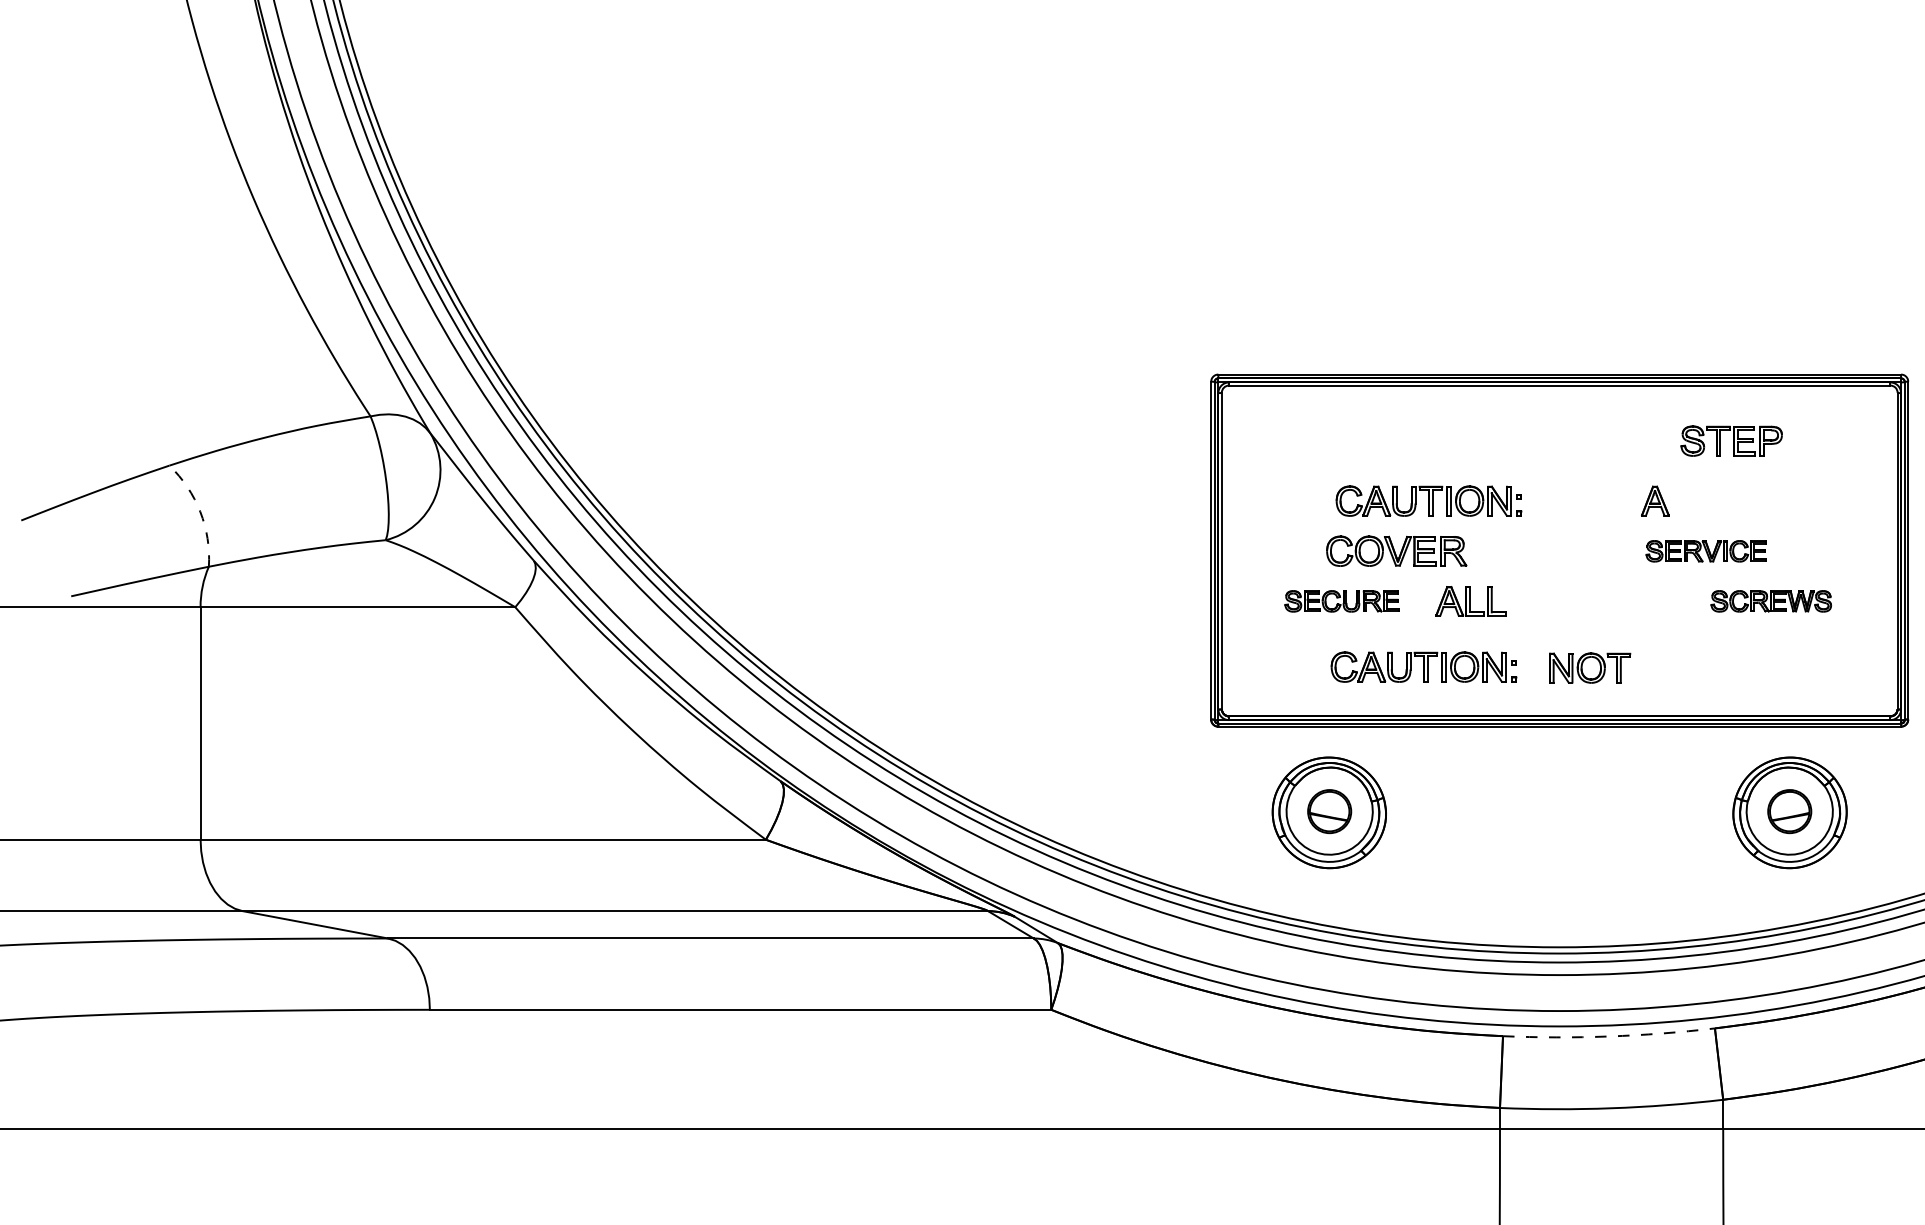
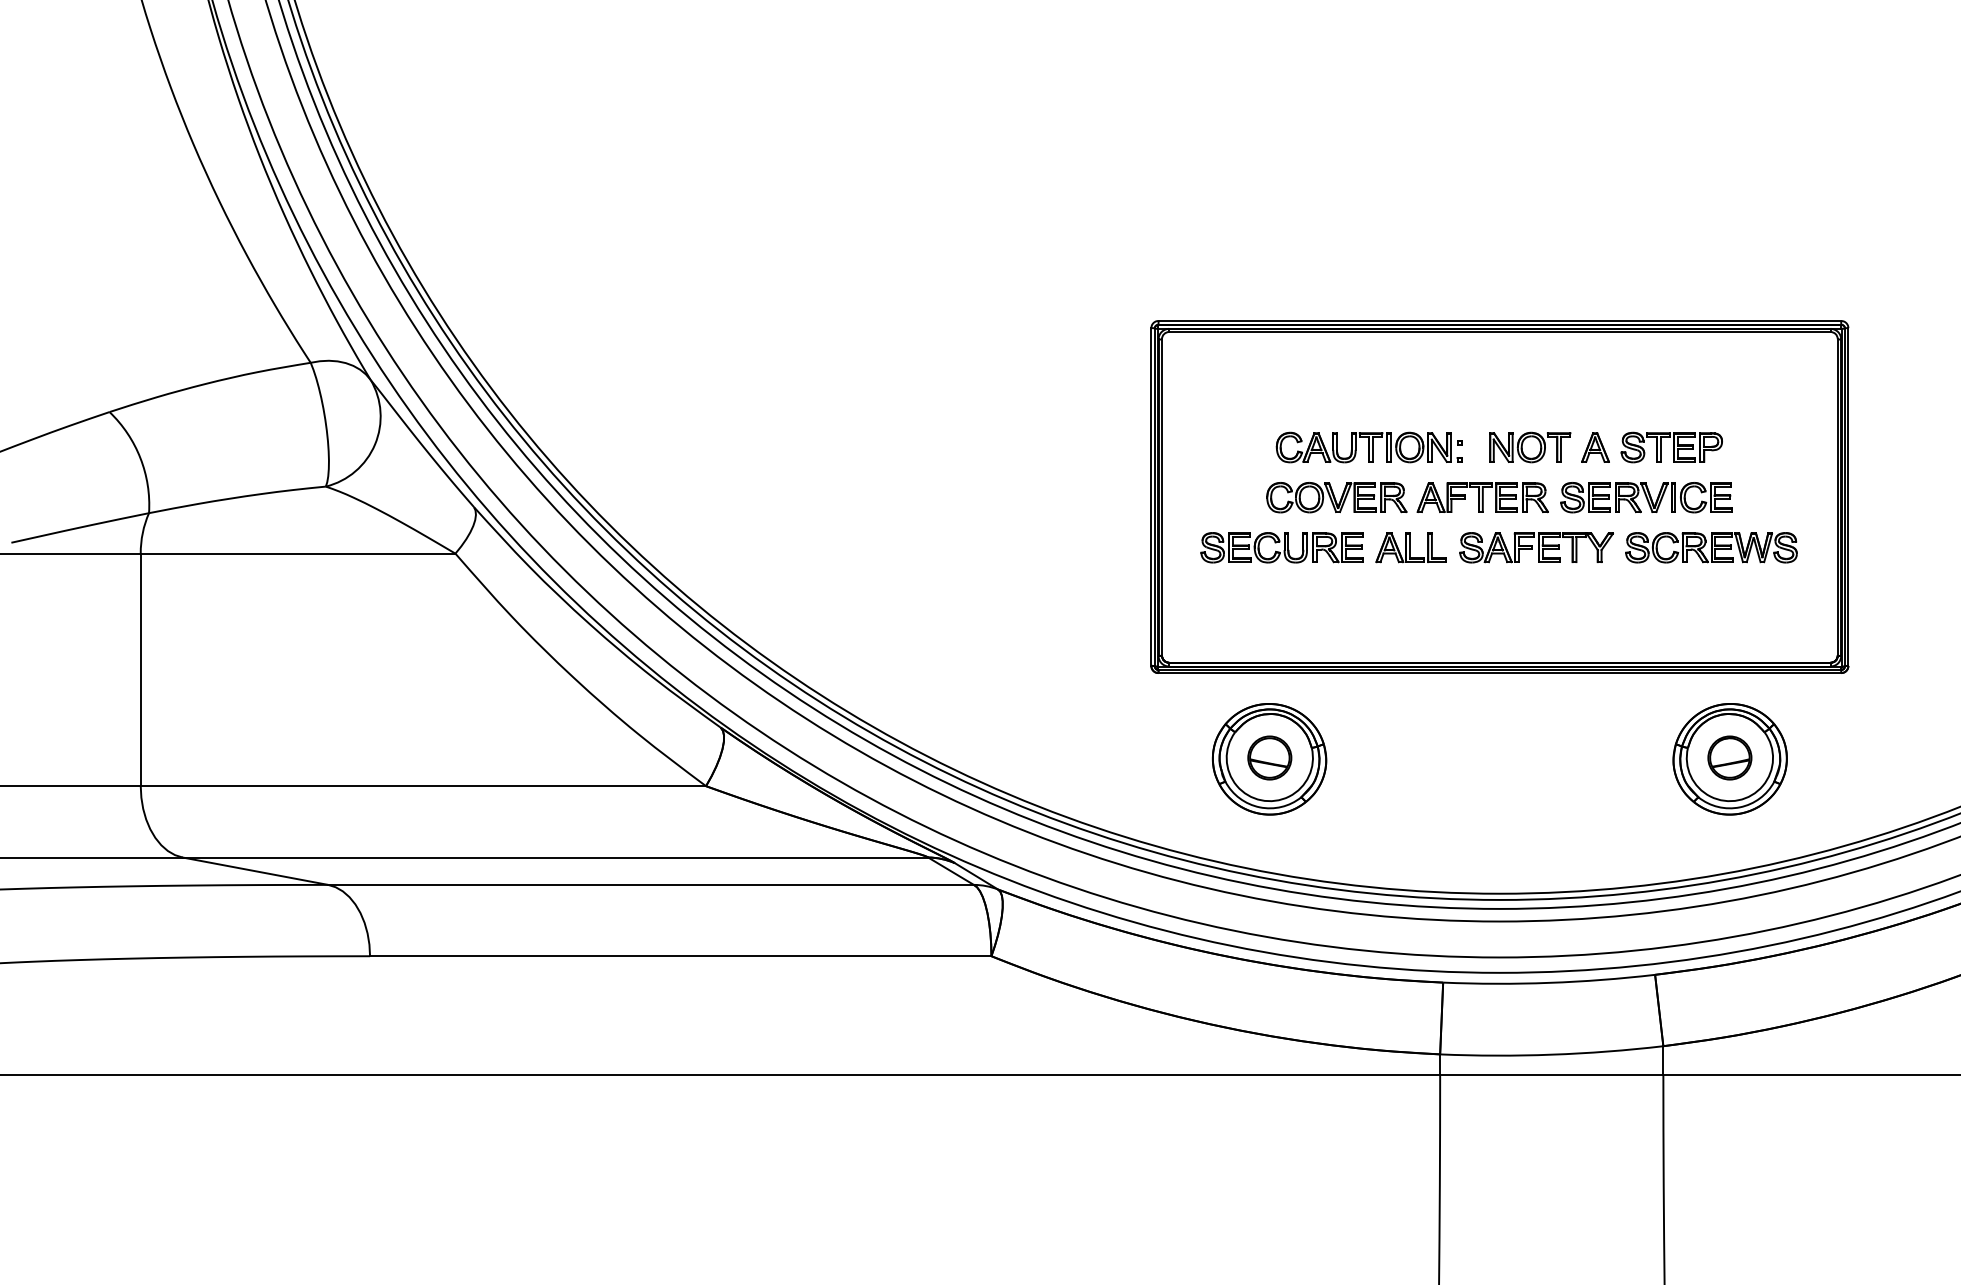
part: (1731, 441) -> (1671, 447), moved
arc: (200, 512) -> (140, 458), dashed -> solid
part: (1542, 551) -> (1482, 497), added
part: (1706, 551) -> (1646, 497), size x1.43
part: (1341, 601) -> (1281, 547), size x1.43
part: (1596, 601) -> (1536, 547), added
part: (1771, 601) -> (1711, 547), size x1.43
part: (1423, 667) -> (1363, 613), removed
part: (1590, 668) -> (1530, 447), moved
arc: (1609, 1036) -> (1549, 982), dashed -> solid

